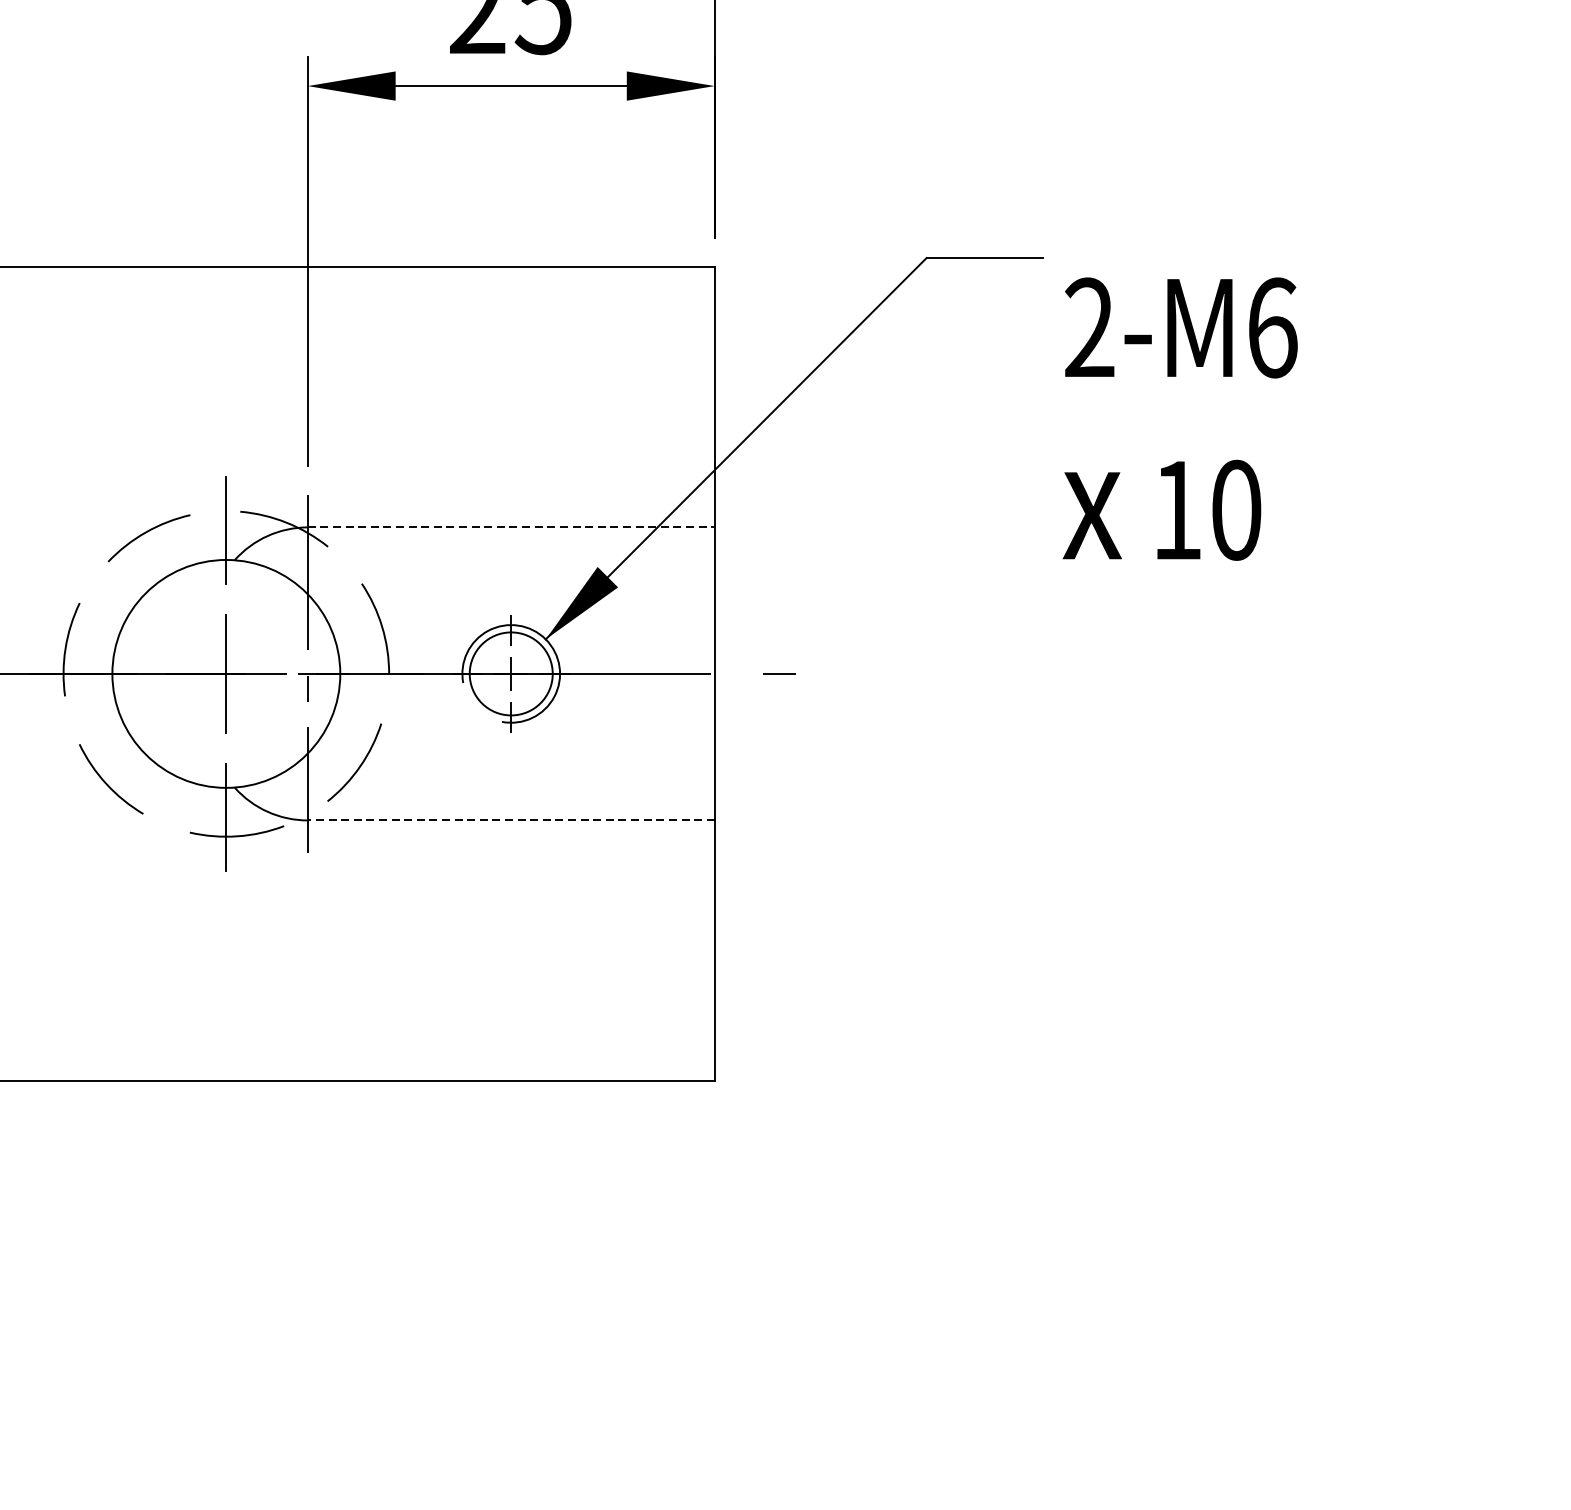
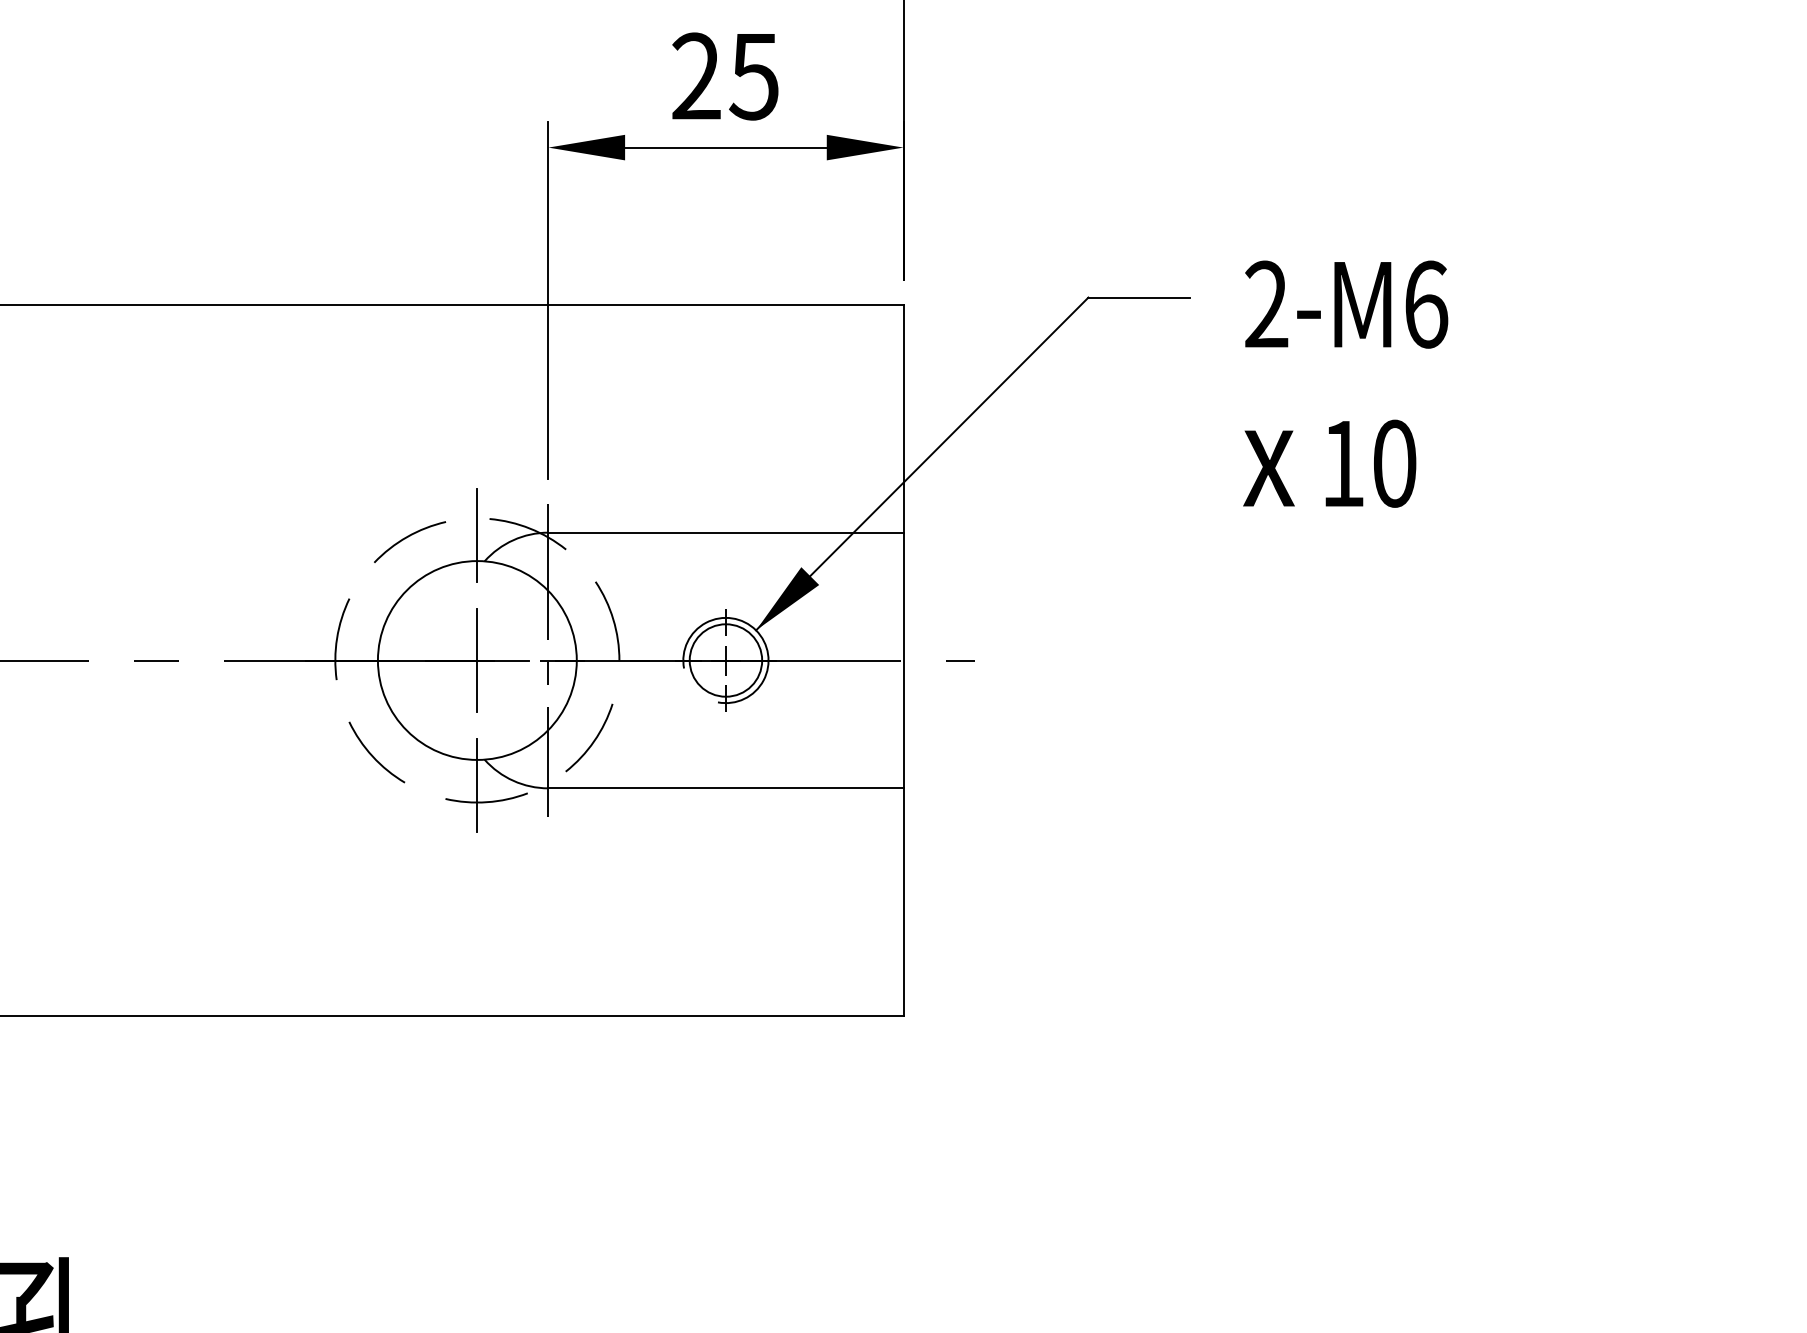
text: (1180, 418) -> (1345, 383), moved
line: (510, 527) -> (725, 532), dashed -> solid
line: (510, 820) -> (725, 788), dashed -> solid

